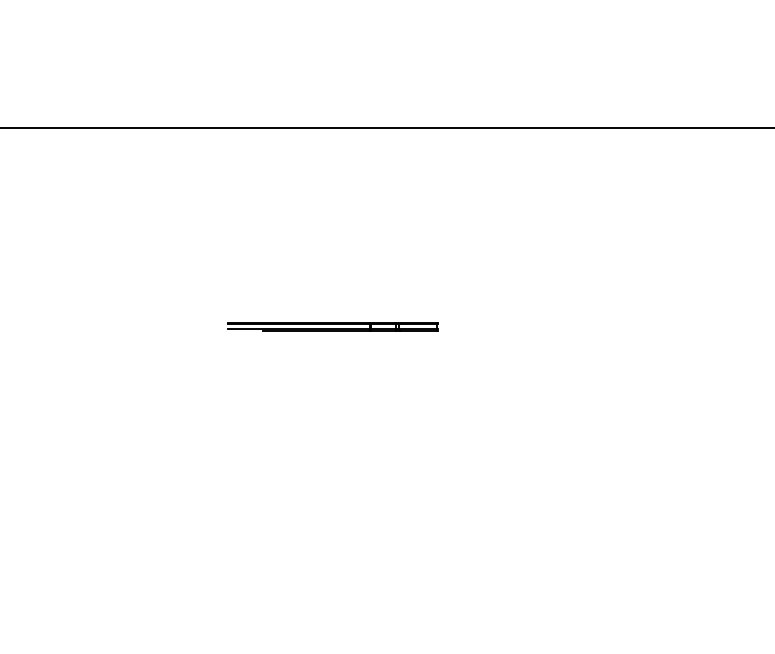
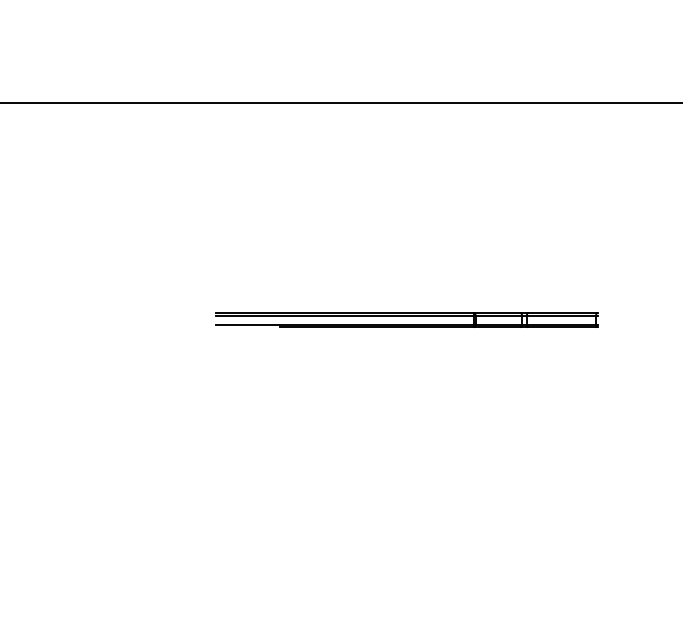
part: (332, 326) -> (406, 319), size x1.67

